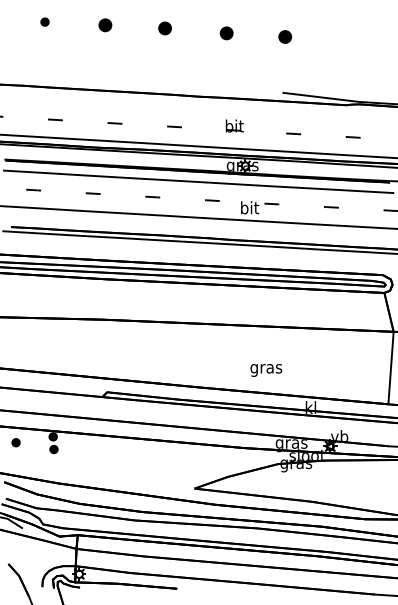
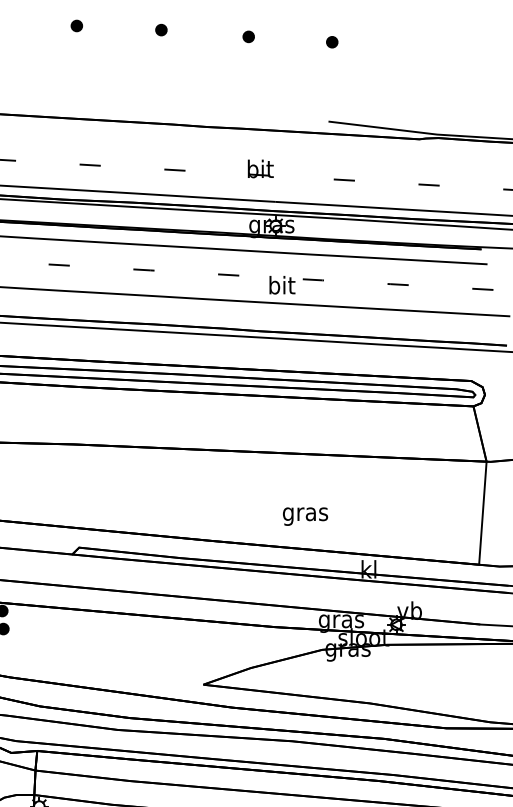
part: (105, 25) -> (76, 25), size x0.62
part: (164, 28) -> (160, 30), size x0.62
part: (225, 32) -> (247, 35), size x0.62
part: (284, 36) -> (331, 41), size x0.62

